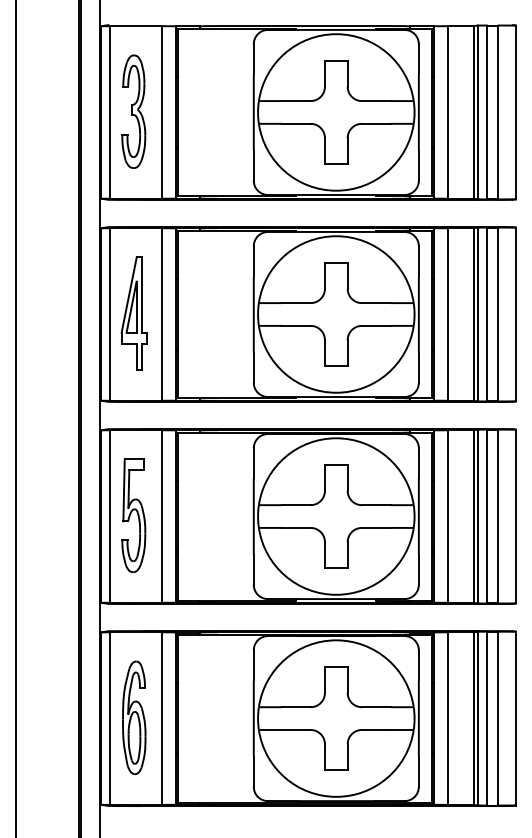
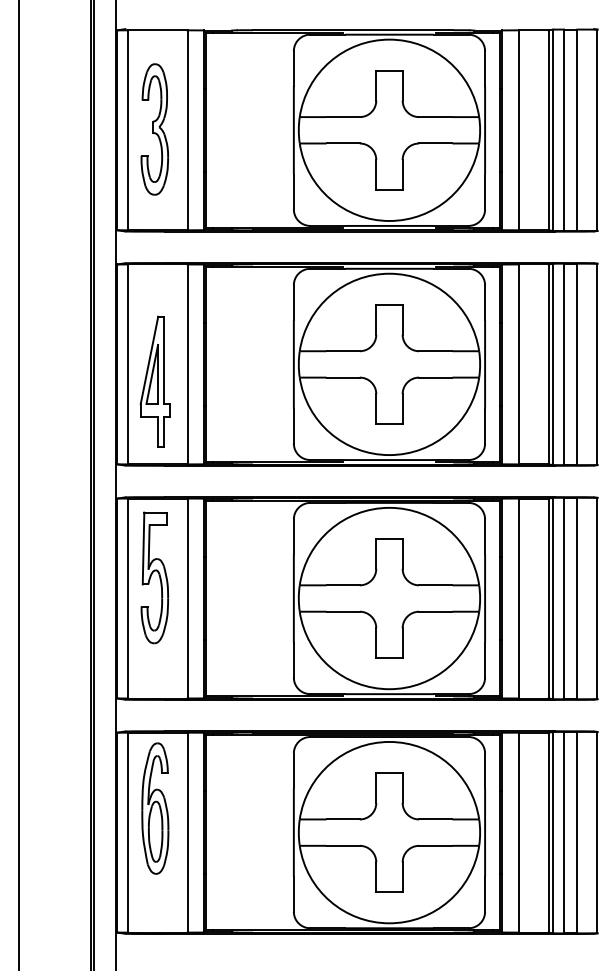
part: (133, 313) -> (154, 381), moved
part: (133, 515) -> (154, 577), moved
part: (134, 717) -> (155, 808), moved

